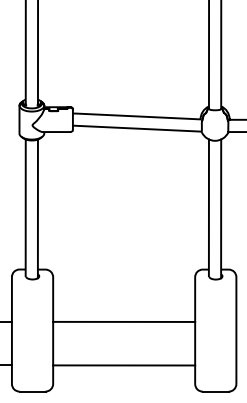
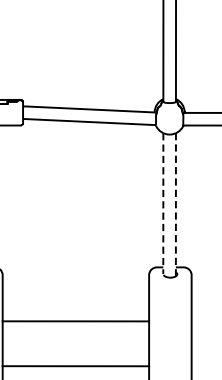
line: (208, 208) -> (162, 204), solid -> dashed
line: (221, 208) -> (176, 204), solid -> dashed

